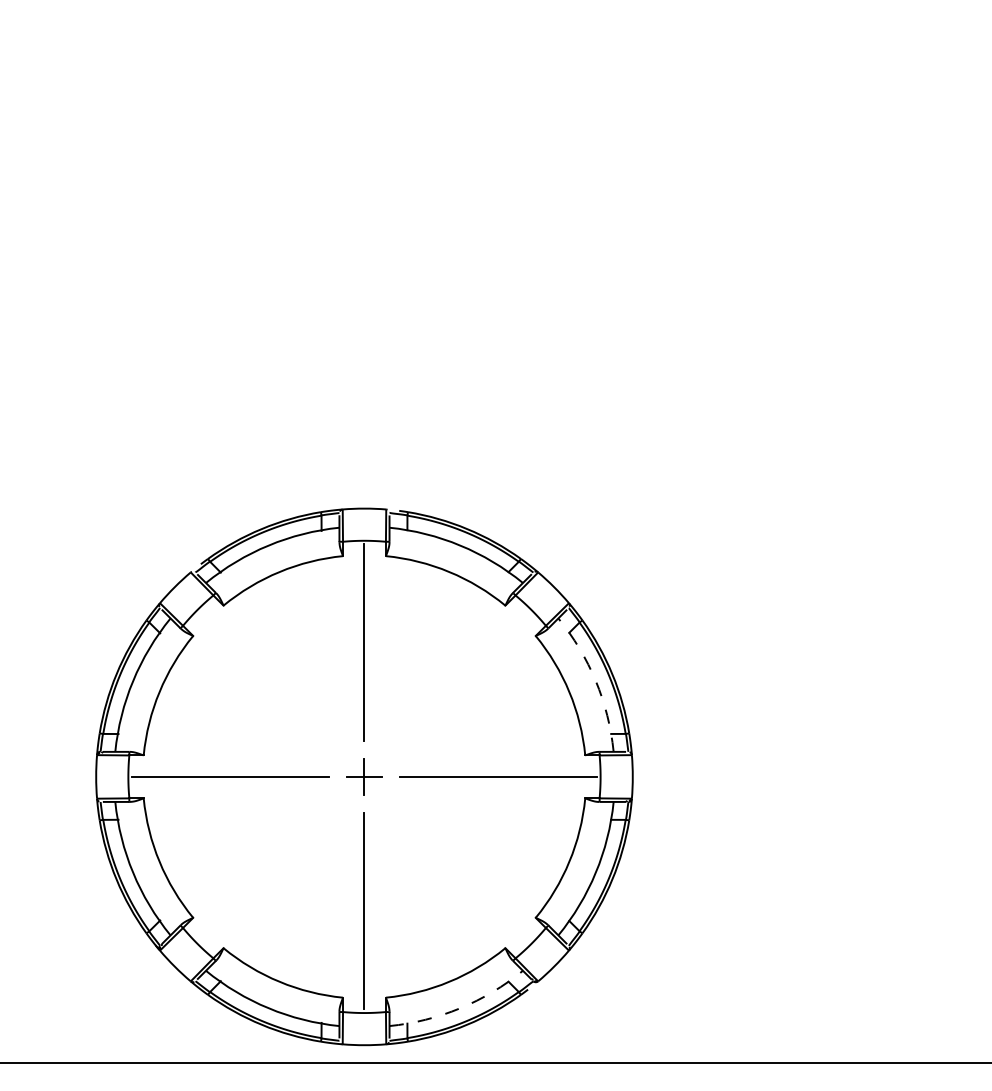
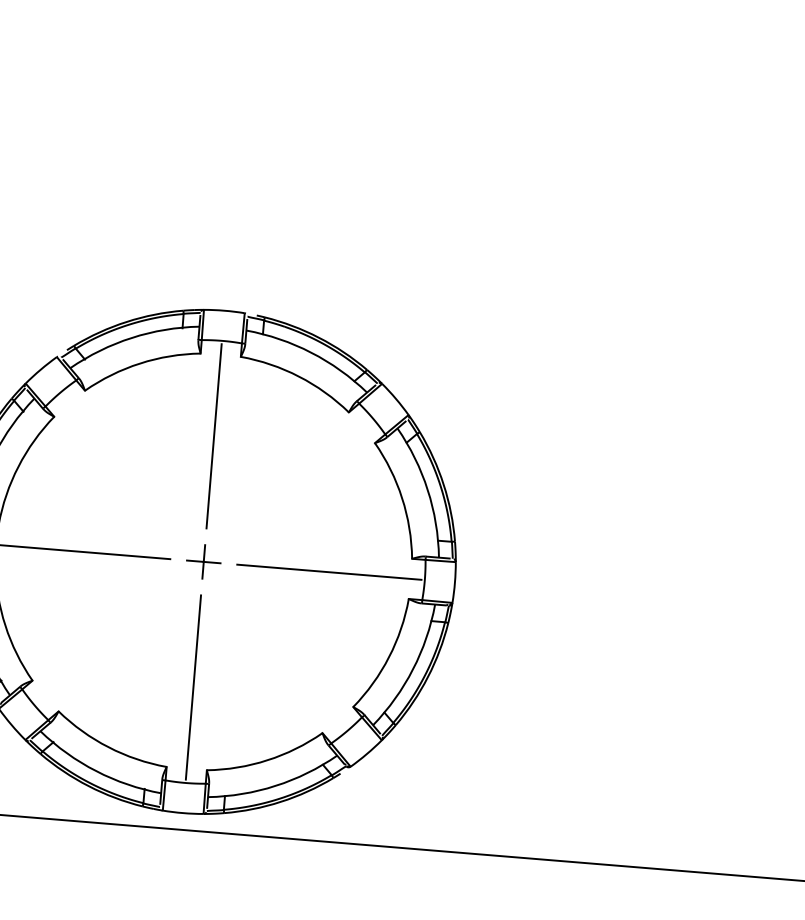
arc: (595, 681) -> (427, 490), dashed -> solid
arc: (460, 1008) -> (275, 786), dashed -> solid

